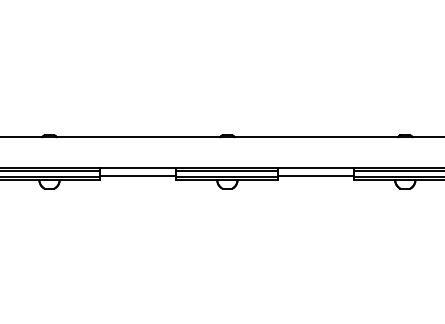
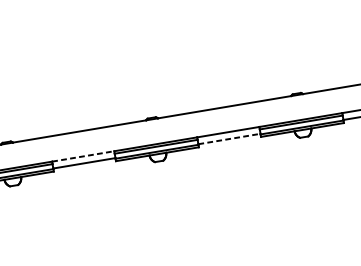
line: (138, 167) -> (83, 156), solid -> dashed
line: (316, 176) -> (230, 139), solid -> dashed

